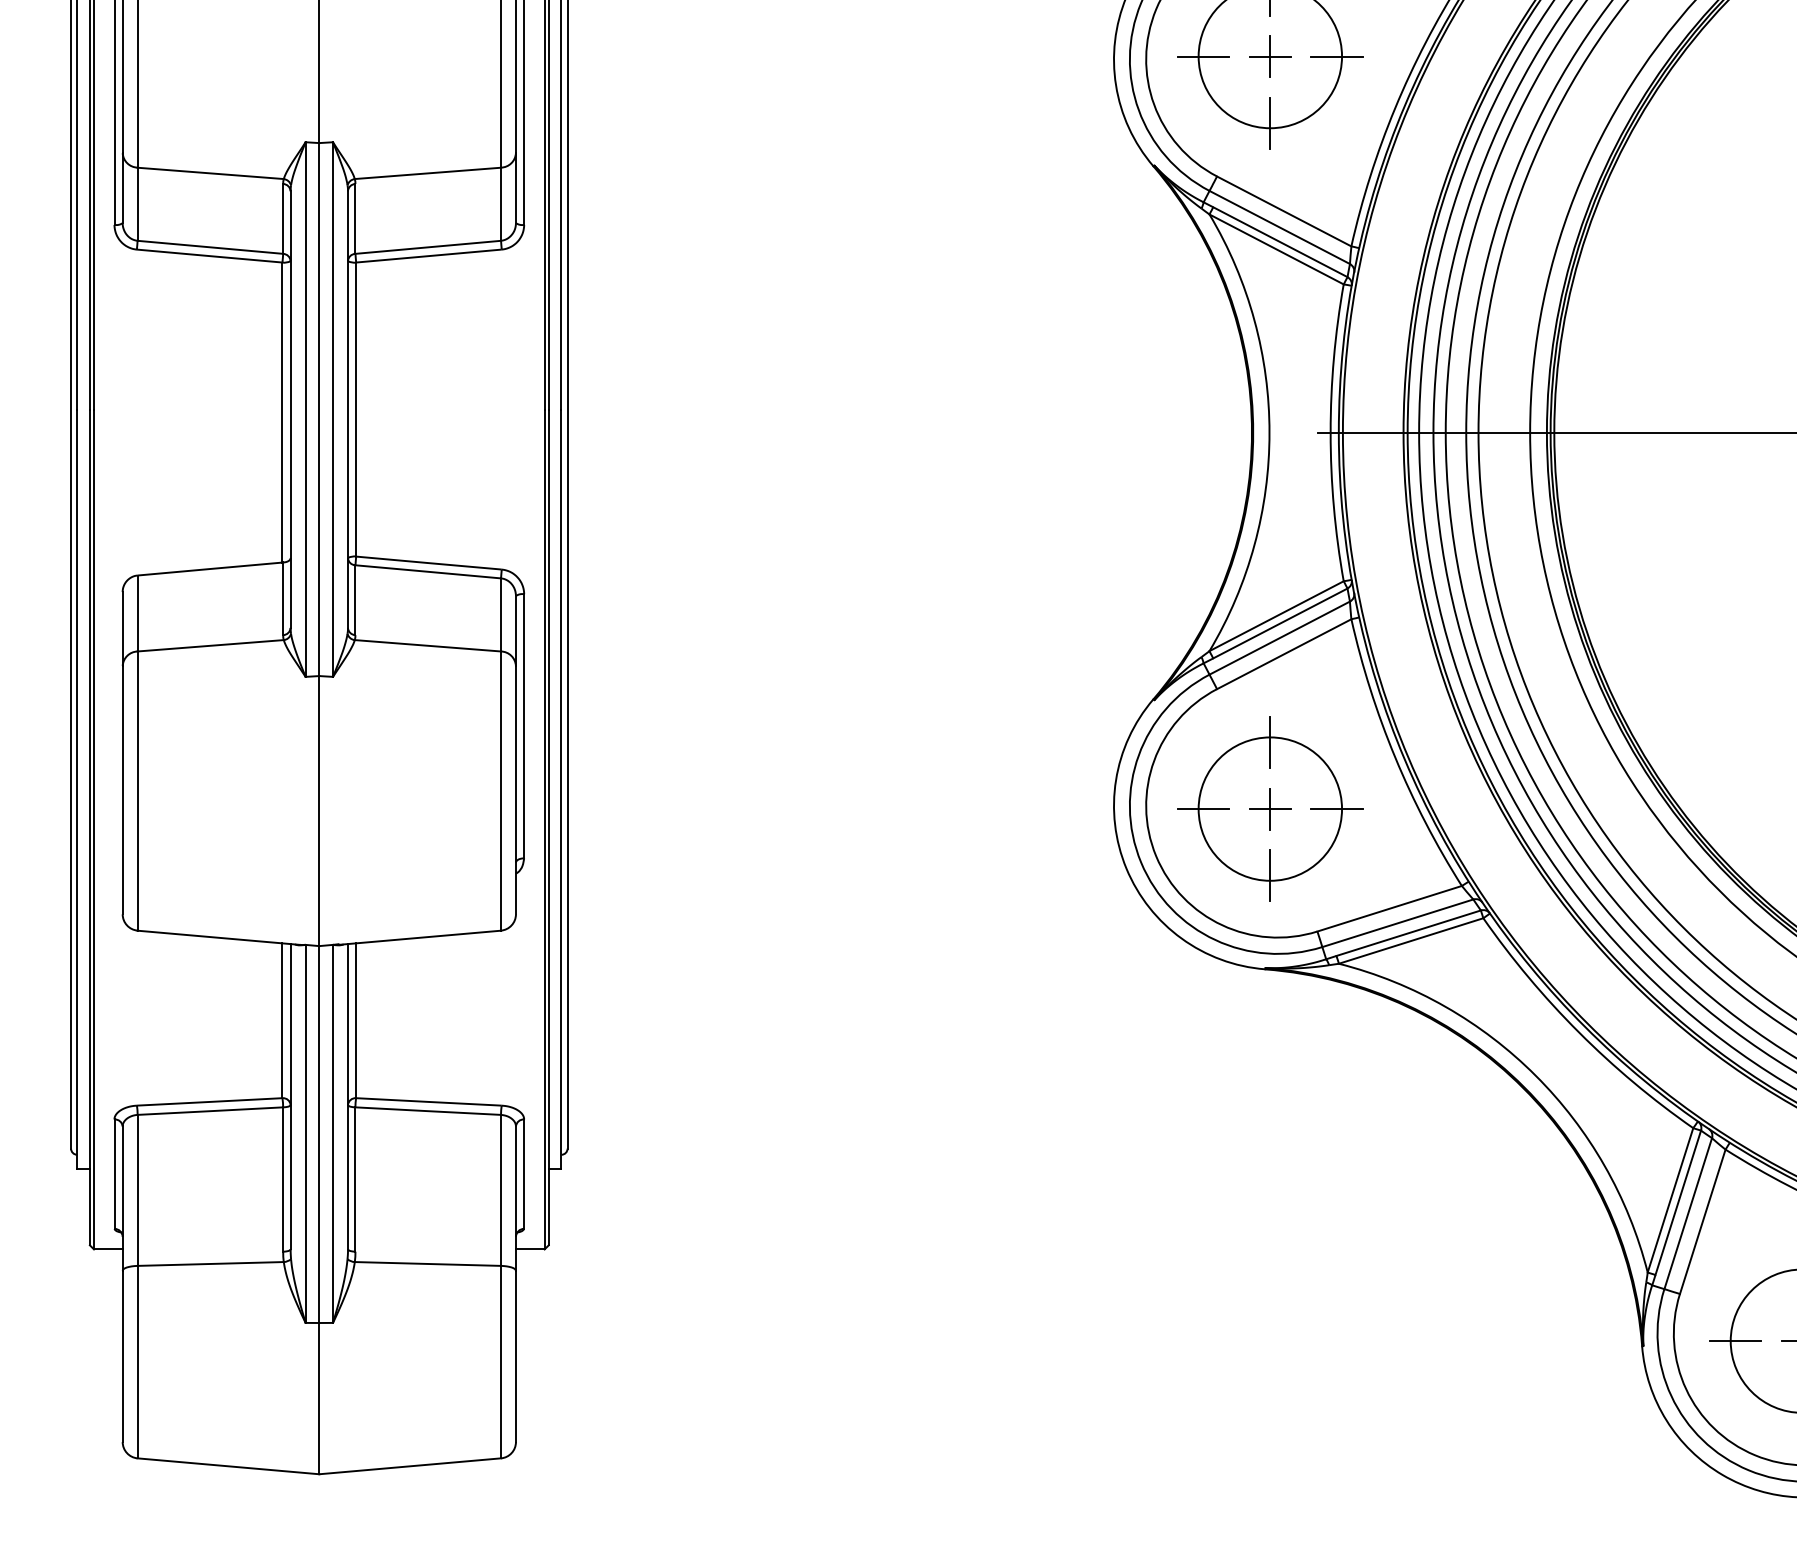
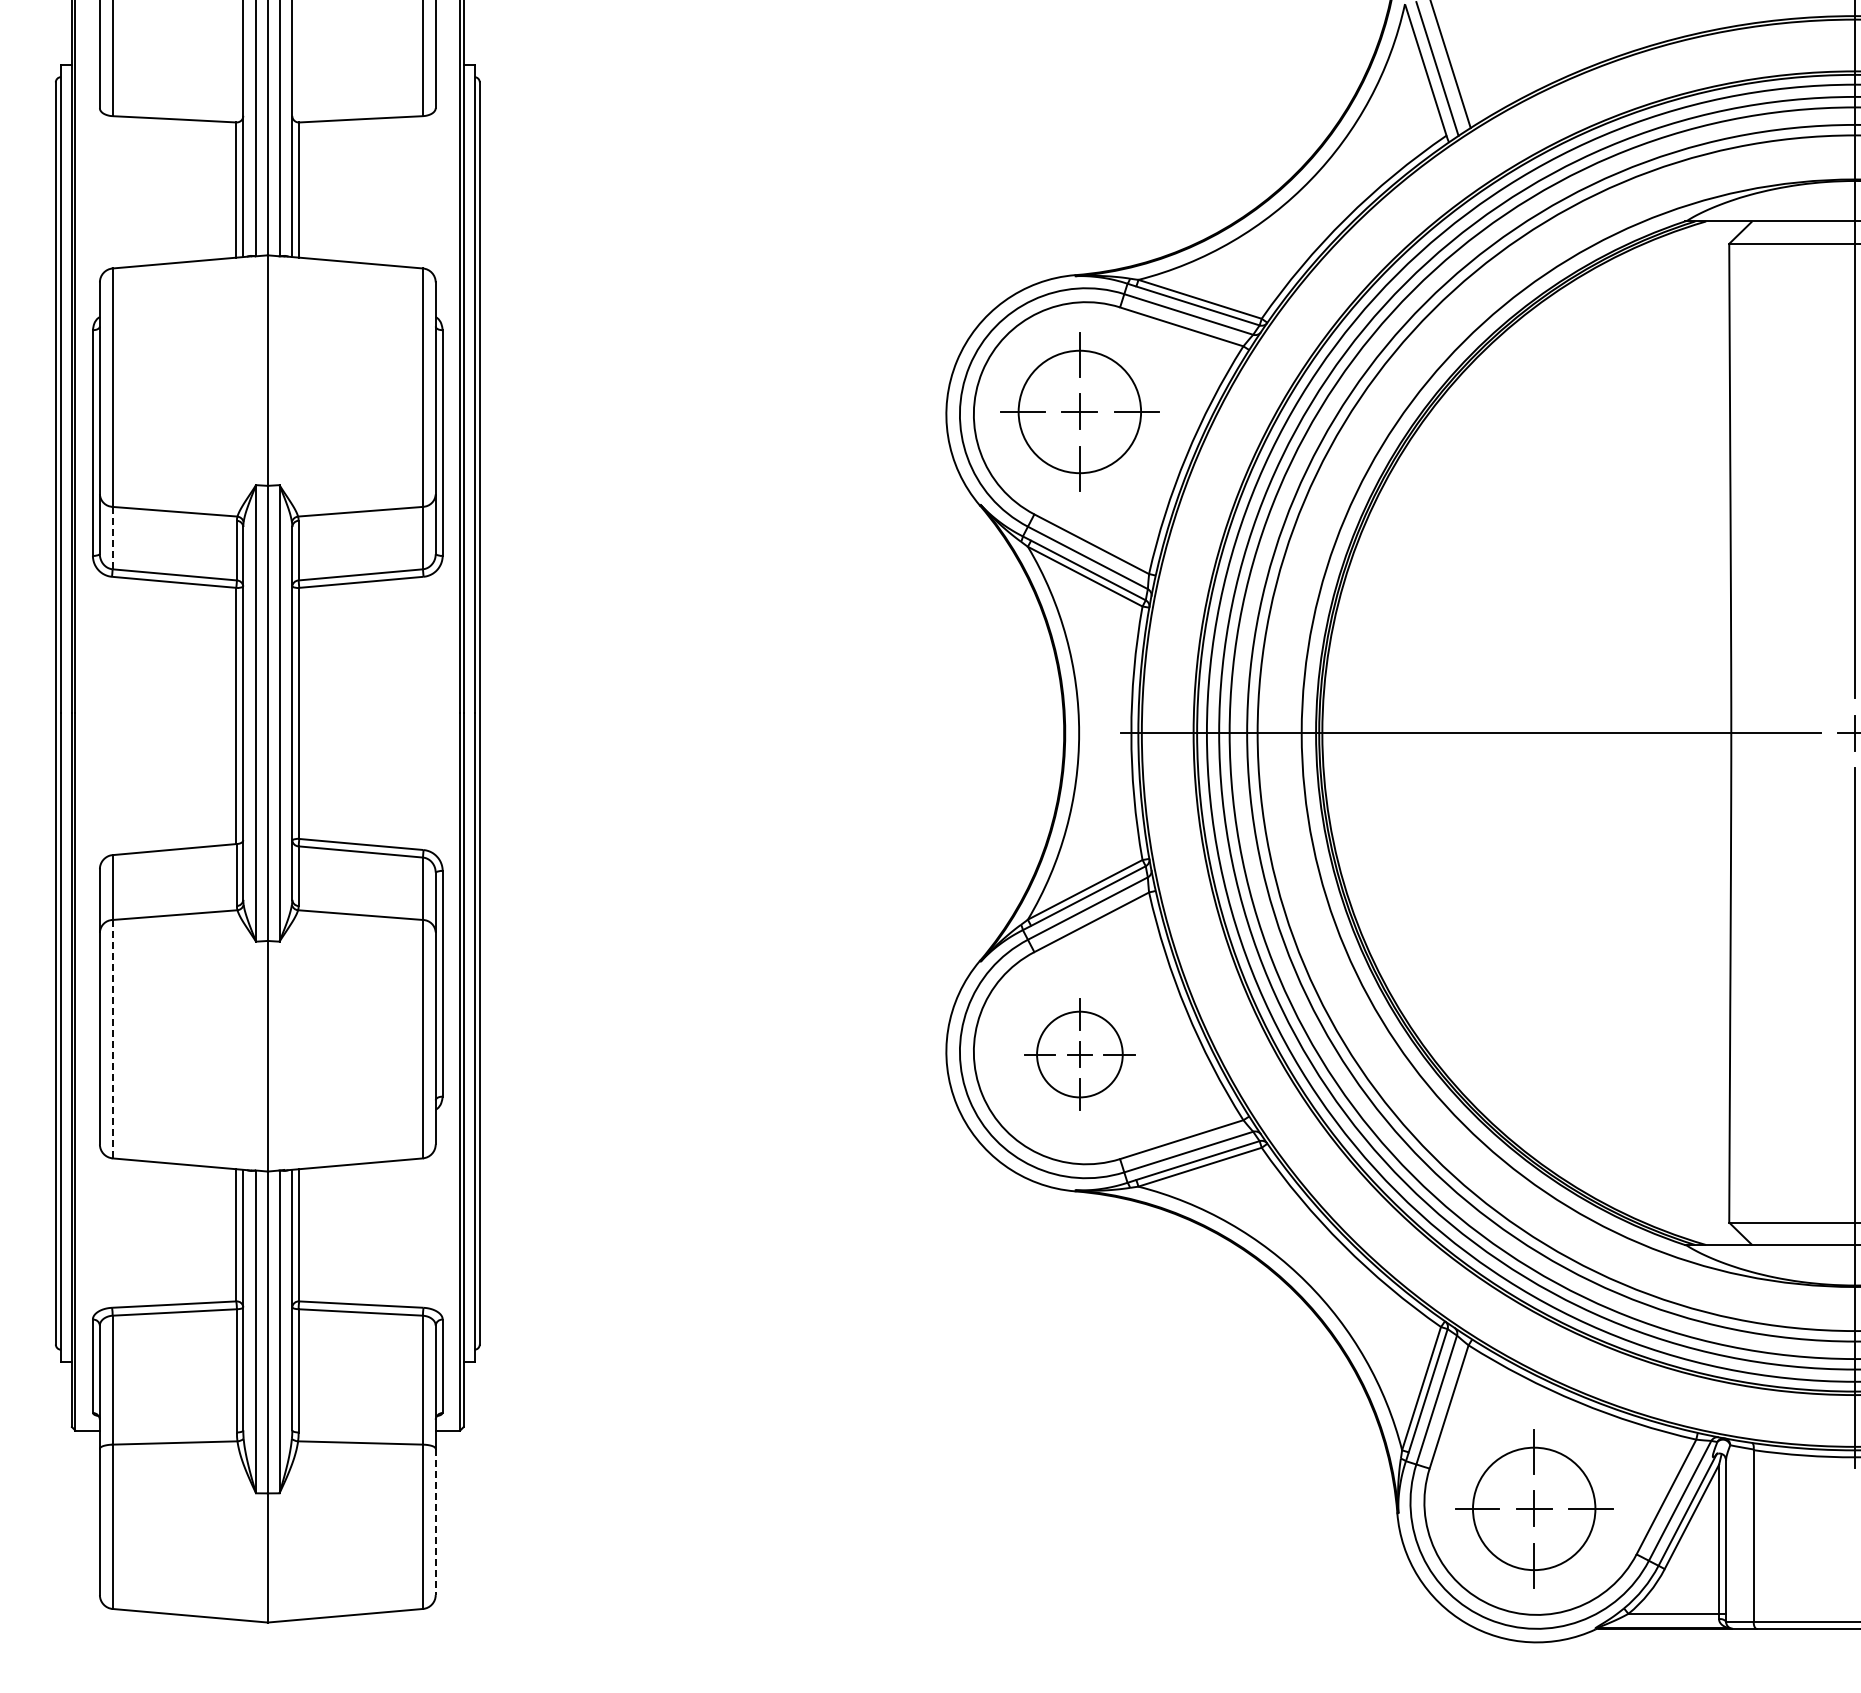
line: (137, 204) -> (112, 538), solid -> dashed
line: (137, 791) -> (112, 1039), solid -> dashed
part: (1269, 809) -> (1079, 1054), size x0.7
line: (515, 1357) -> (435, 1522), solid -> dashed

